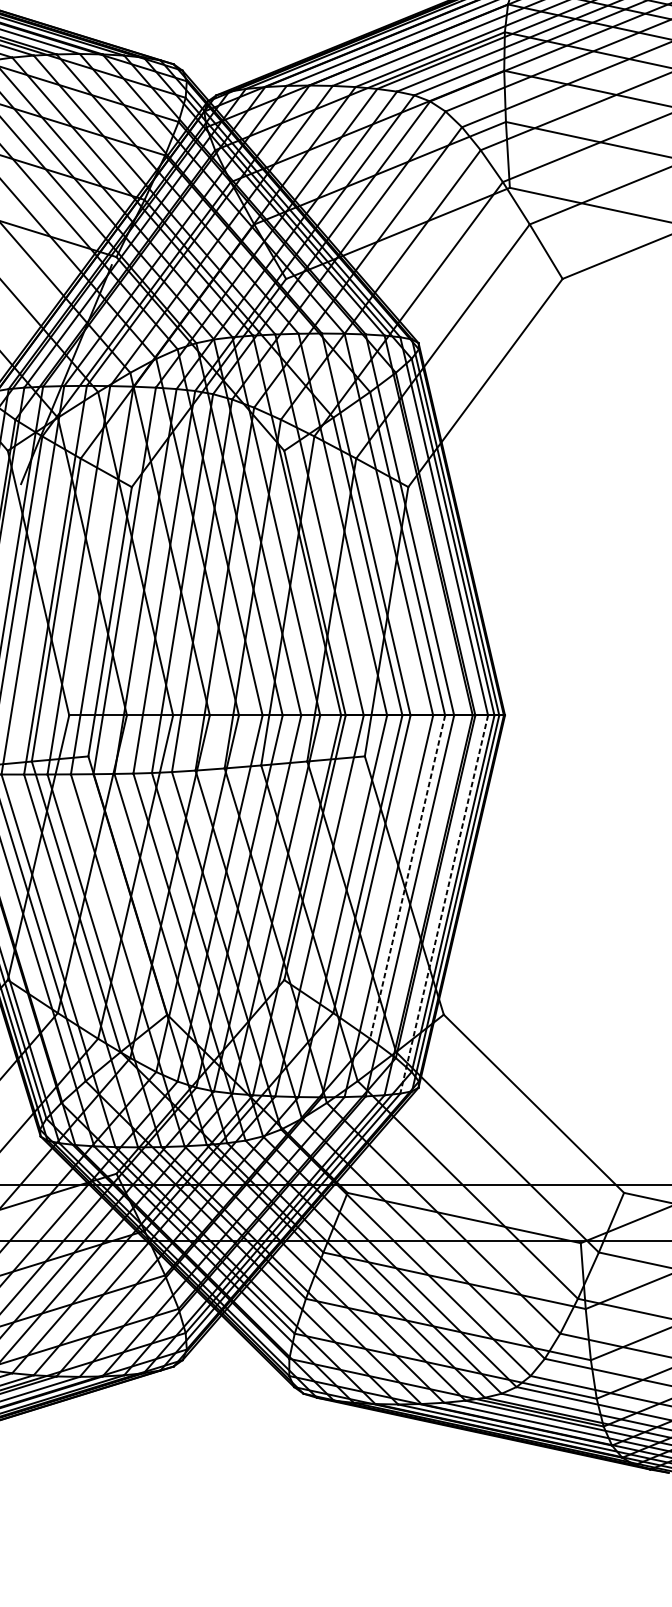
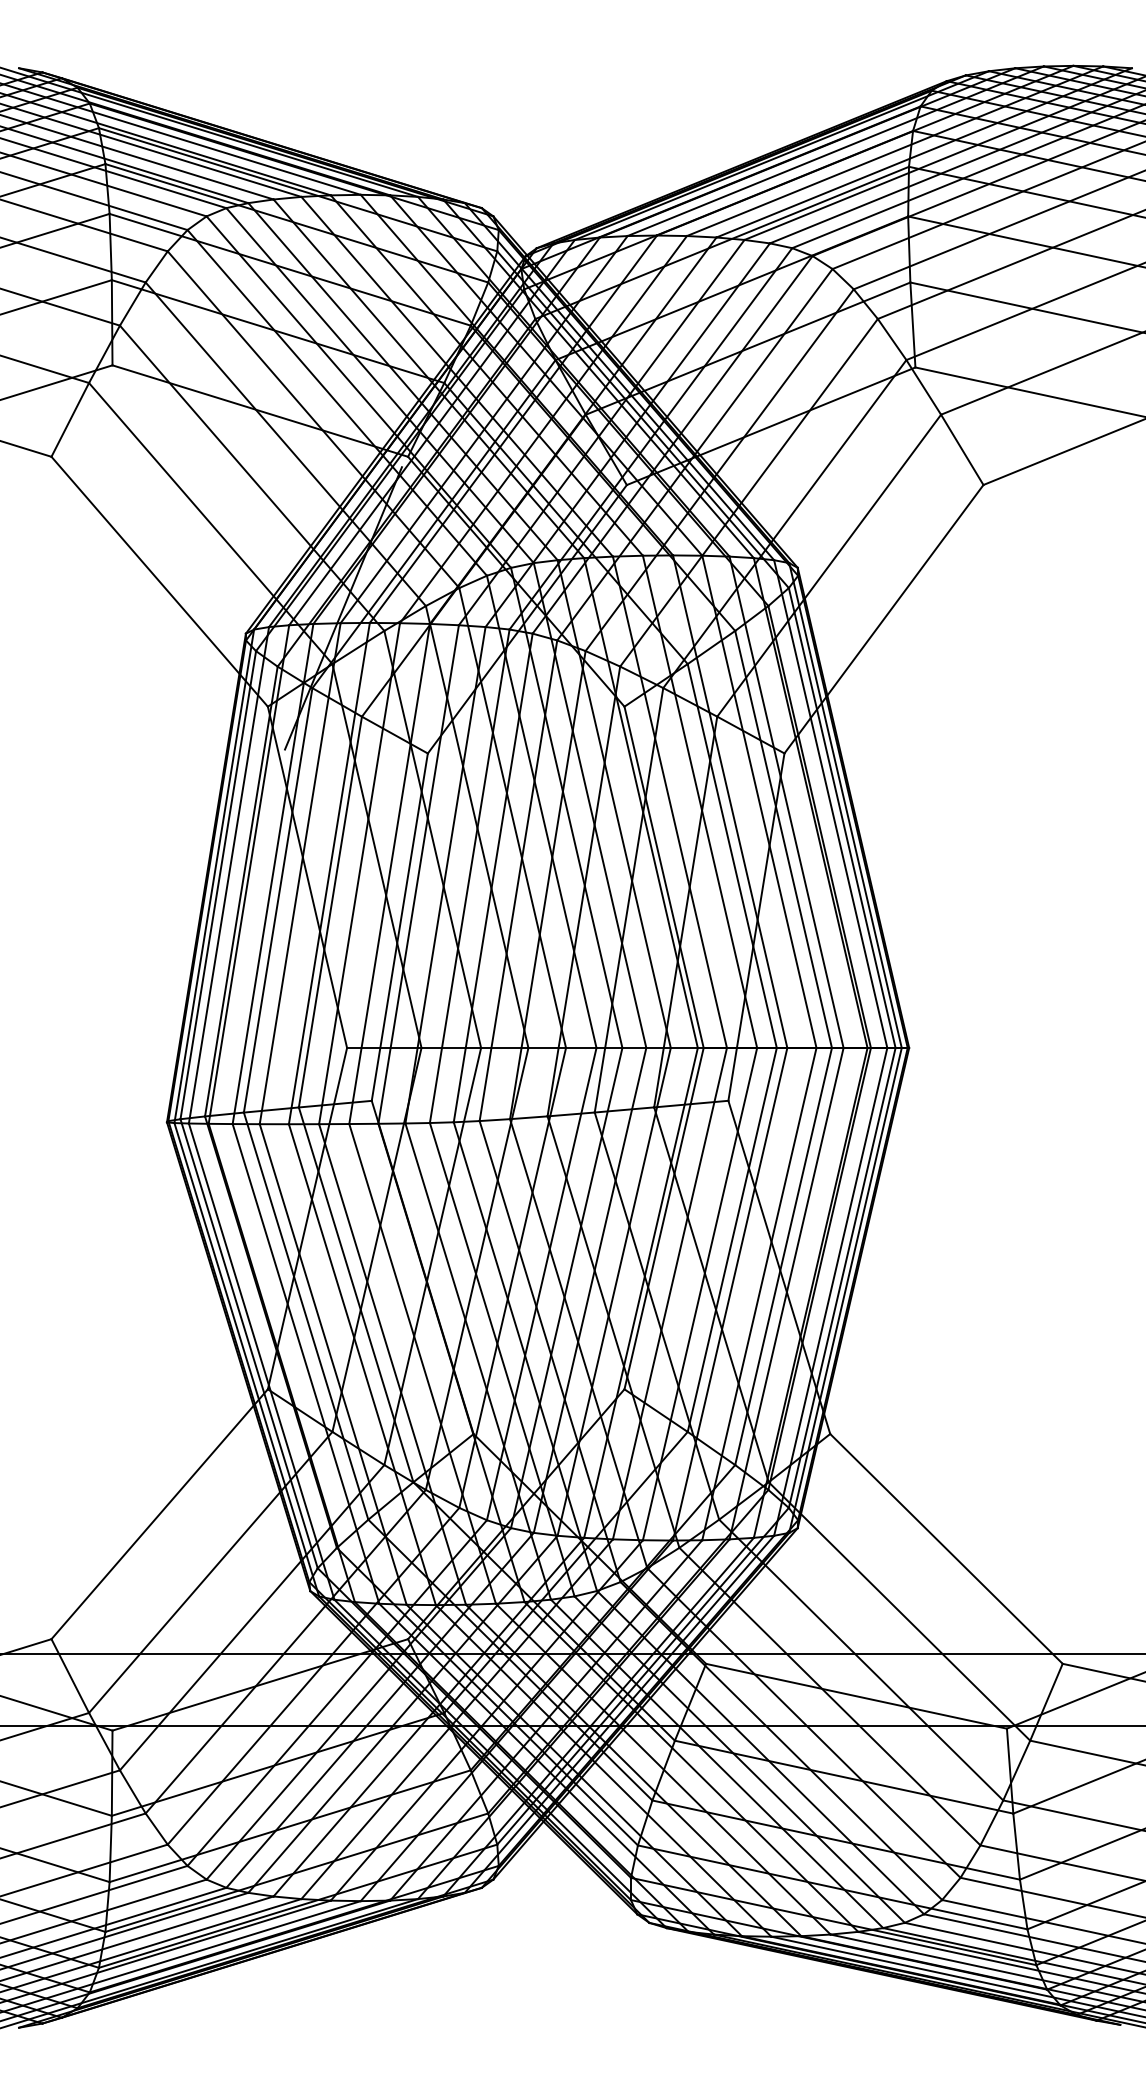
line: (407, 877) -> (783, 1257), dashed -> solid
line: (444, 905) -> (830, 1292), dashed -> solid

